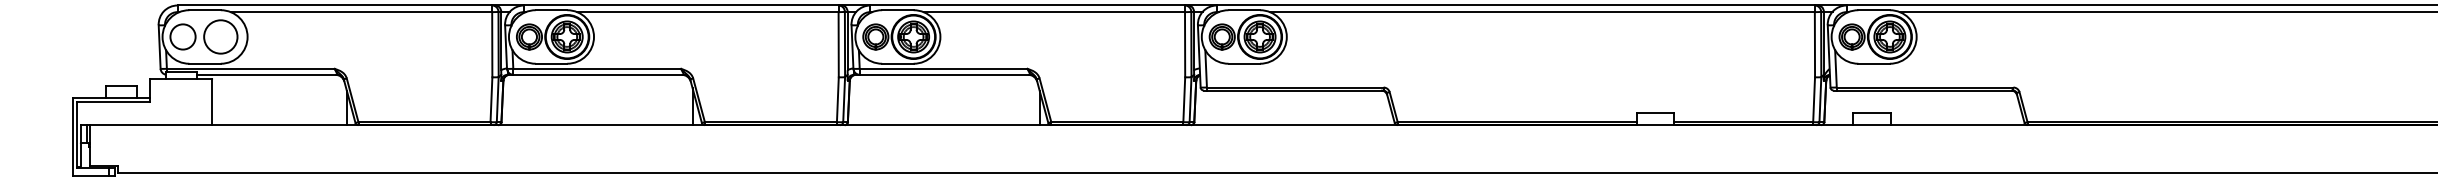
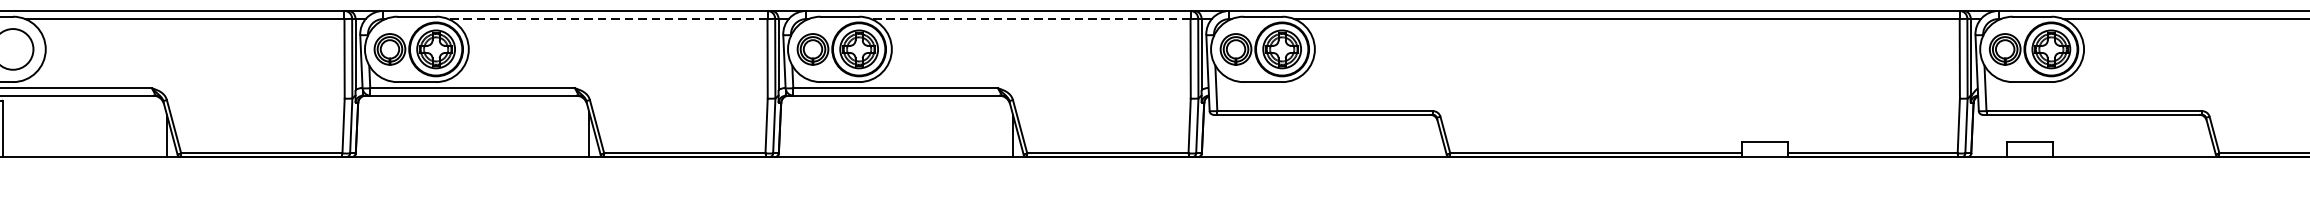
line: (707, 12) -> (607, 19), solid -> dashed
line: (1054, 12) -> (1031, 19), solid -> dashed

